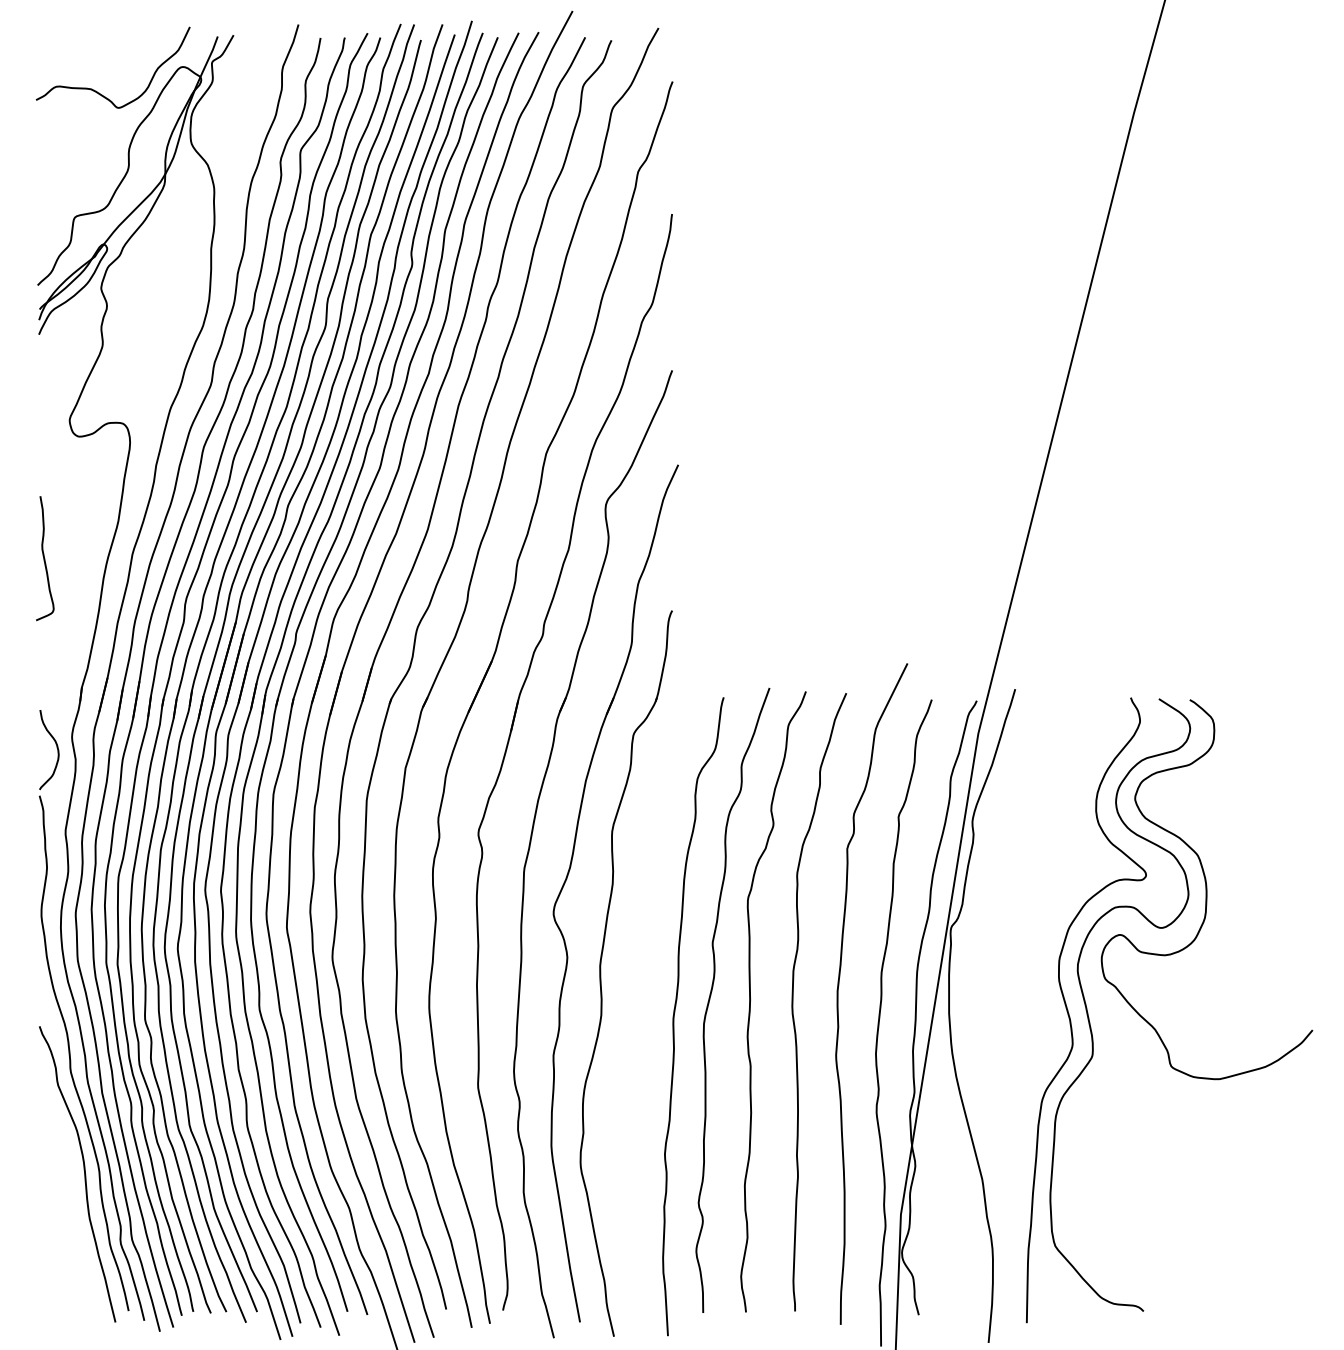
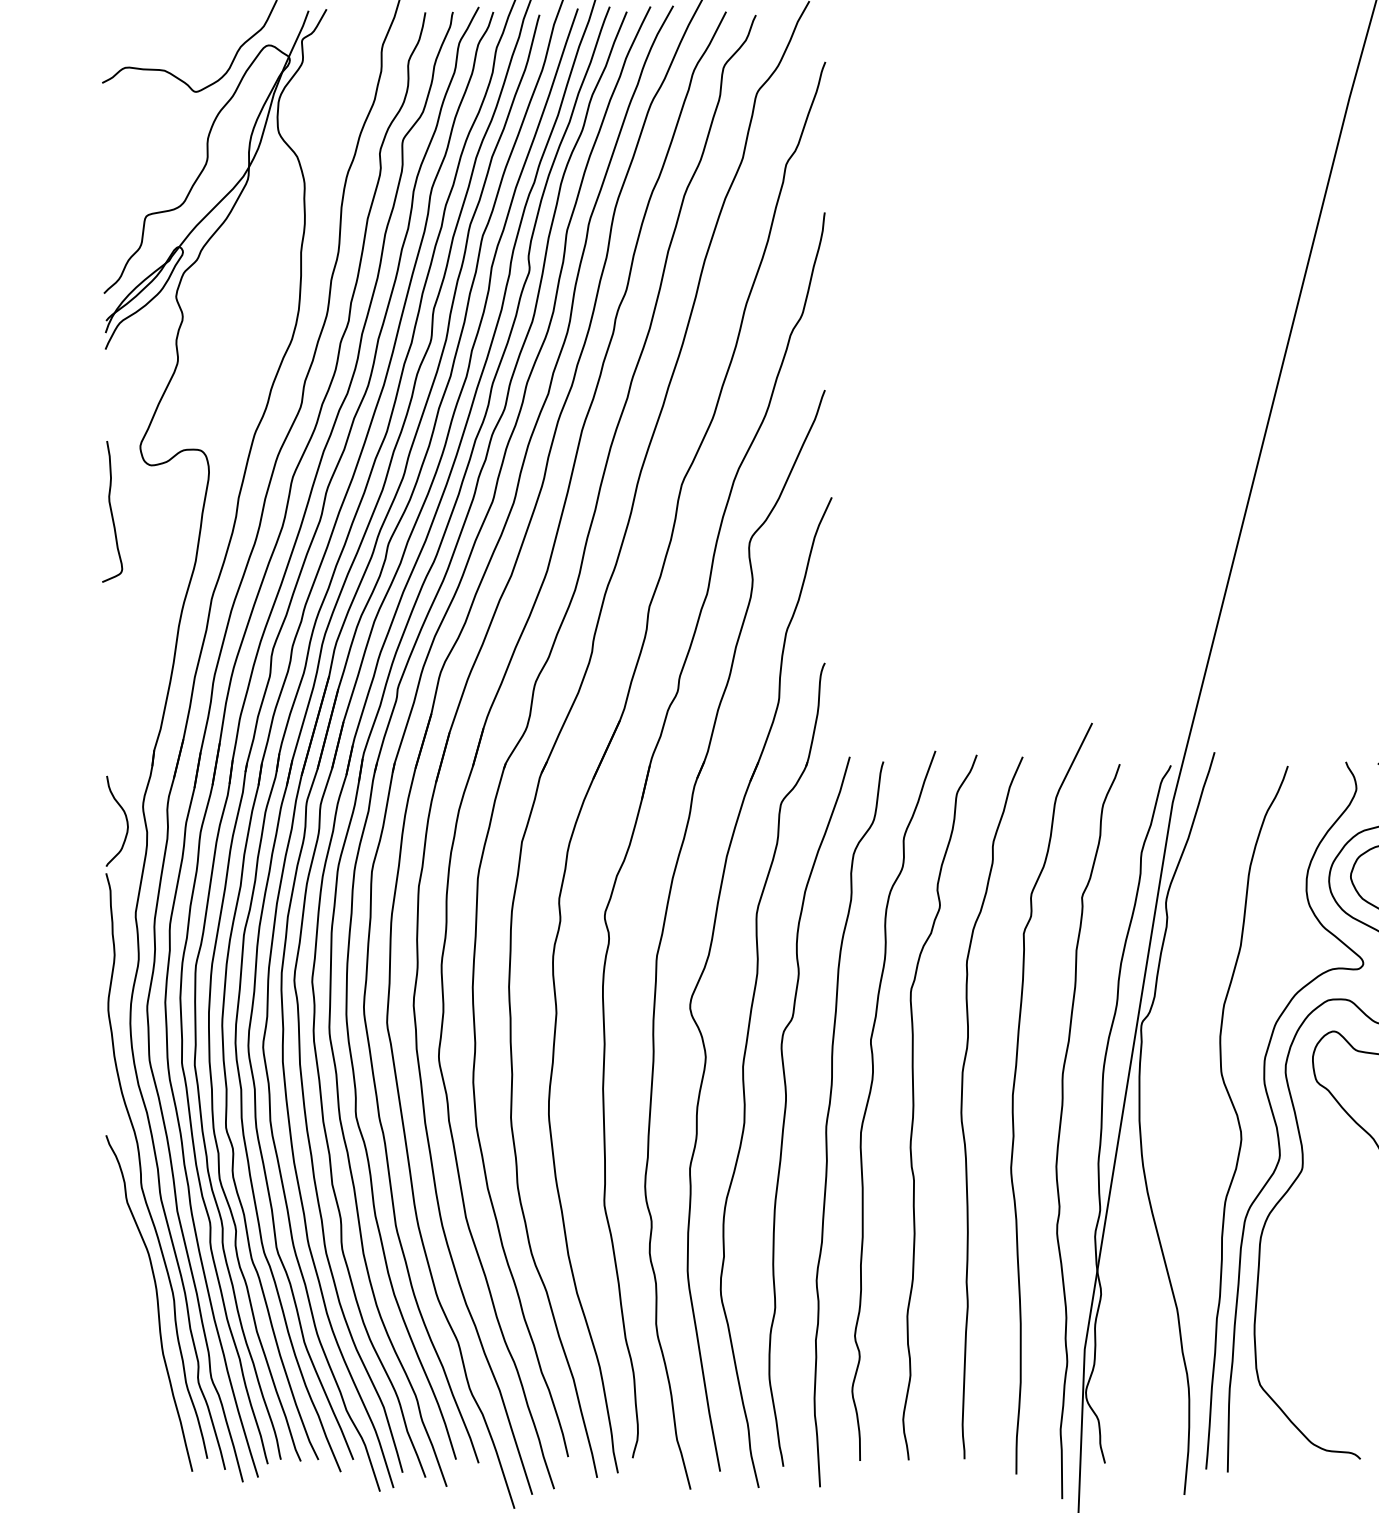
curve: (45, 558) -> (112, 511), moved
curve: (638, 1004) -> (786, 1110), added
curve: (1037, 1013) -> (1239, 1120), added

